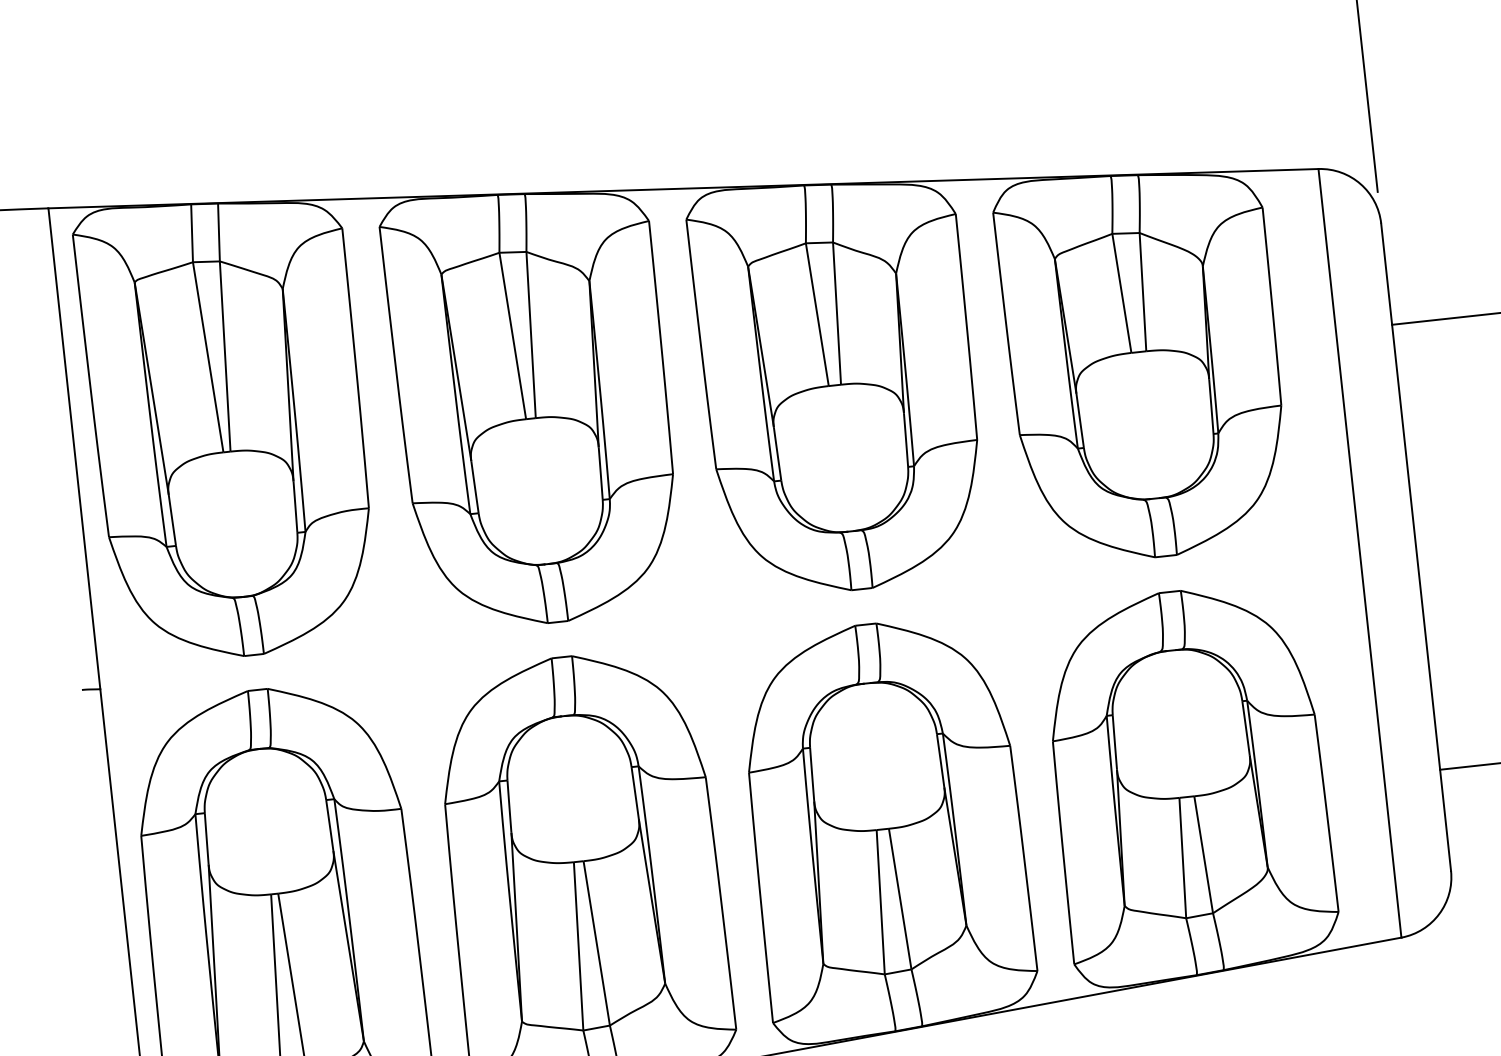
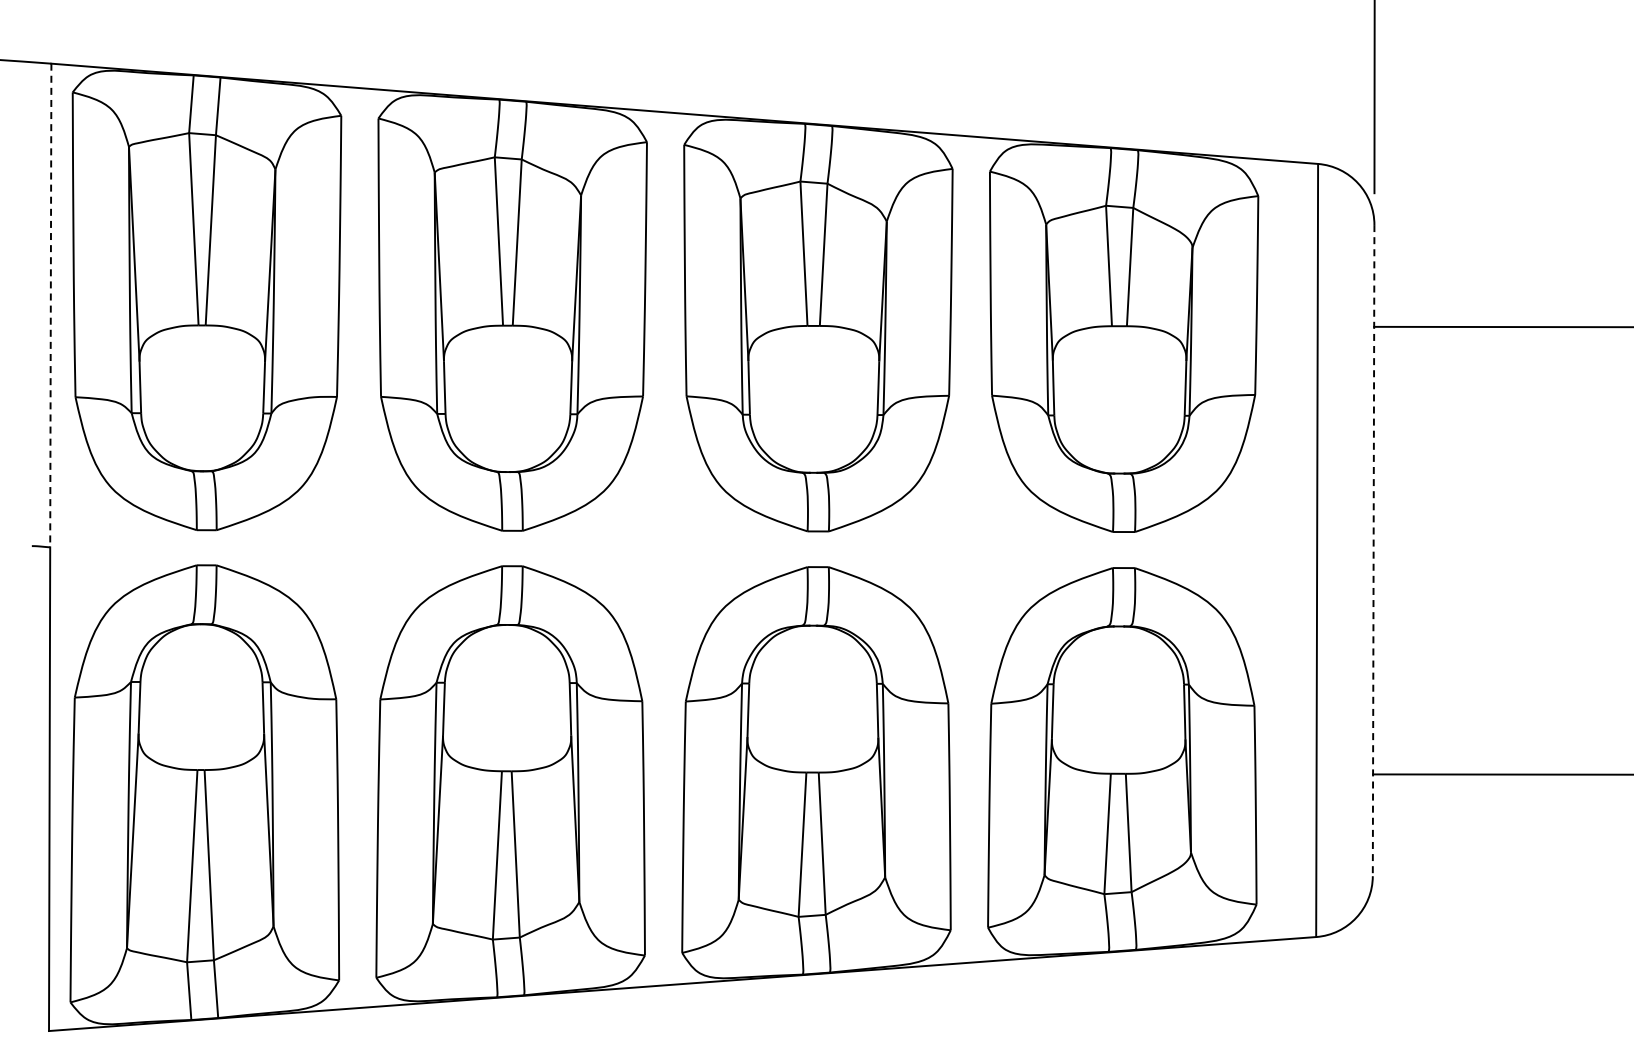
line: (74, 448) -> (50, 305), solid -> dashed
line: (1415, 547) -> (1373, 550), solid -> dashed

